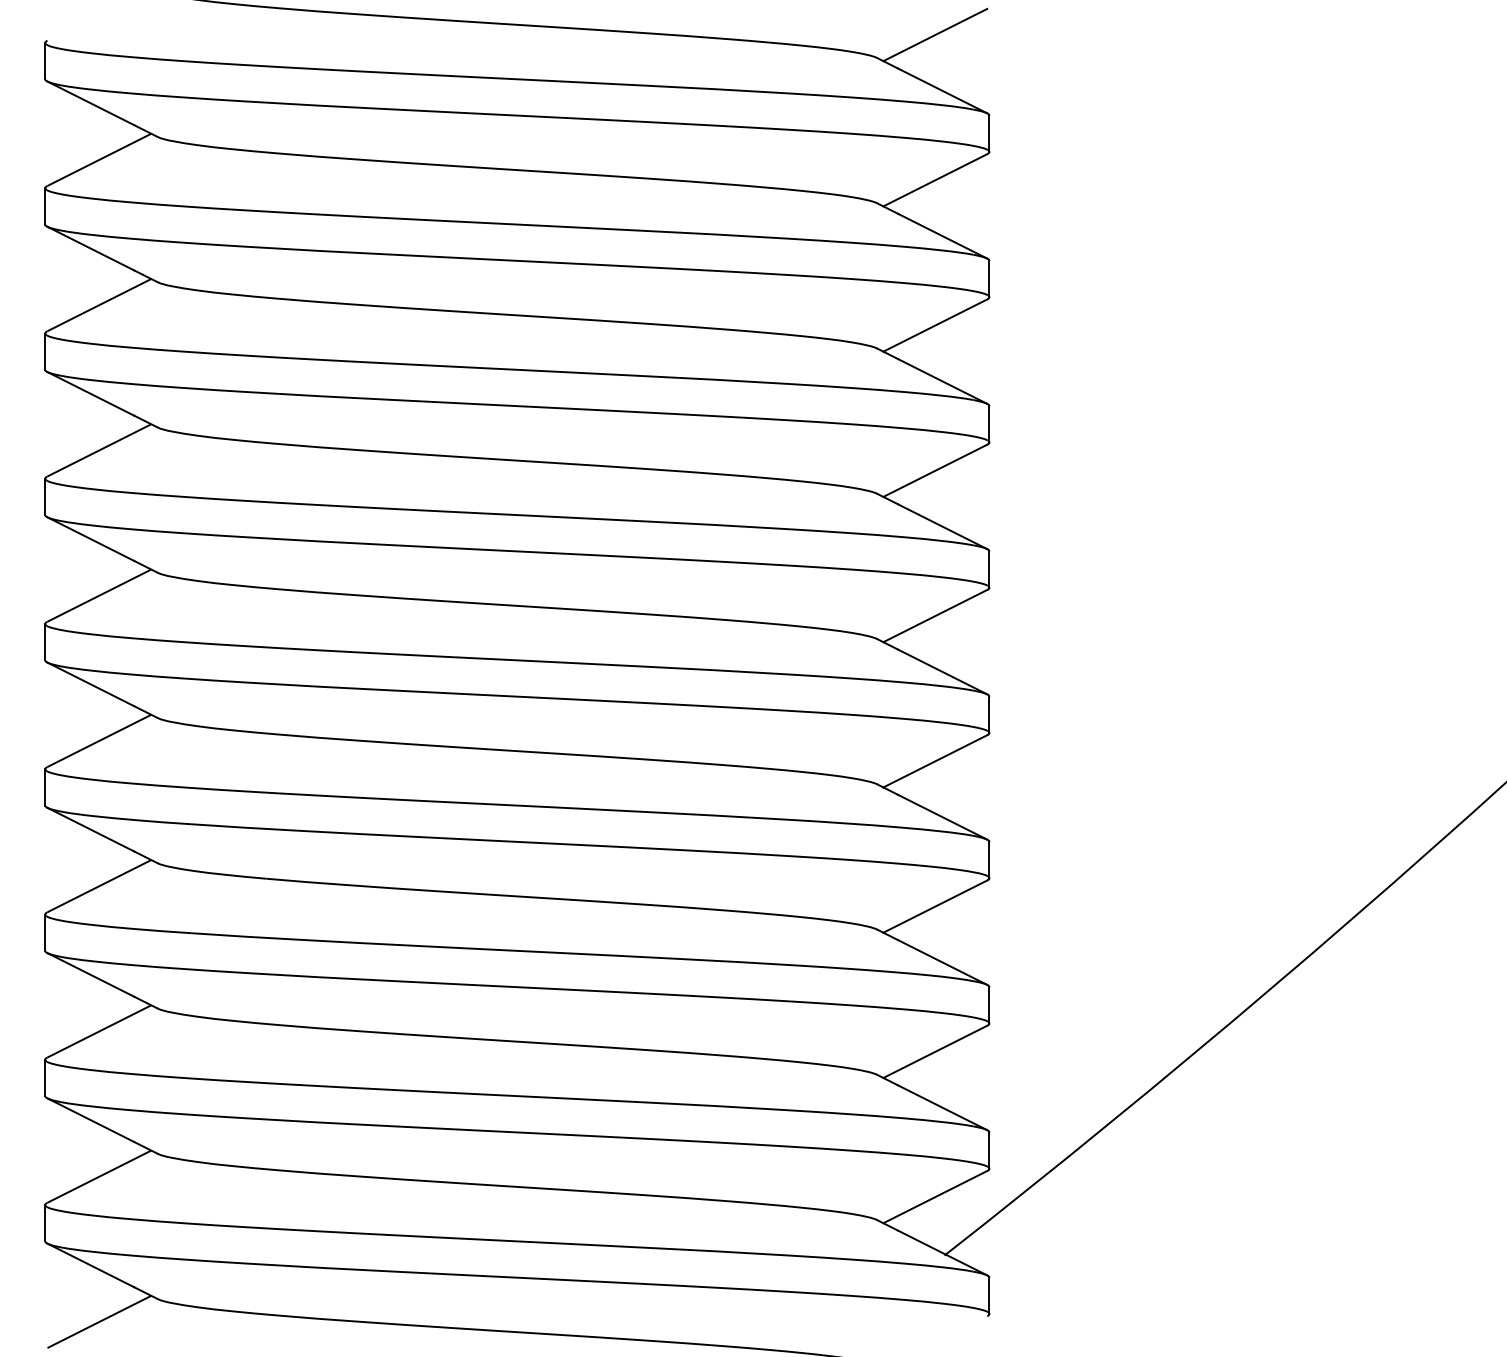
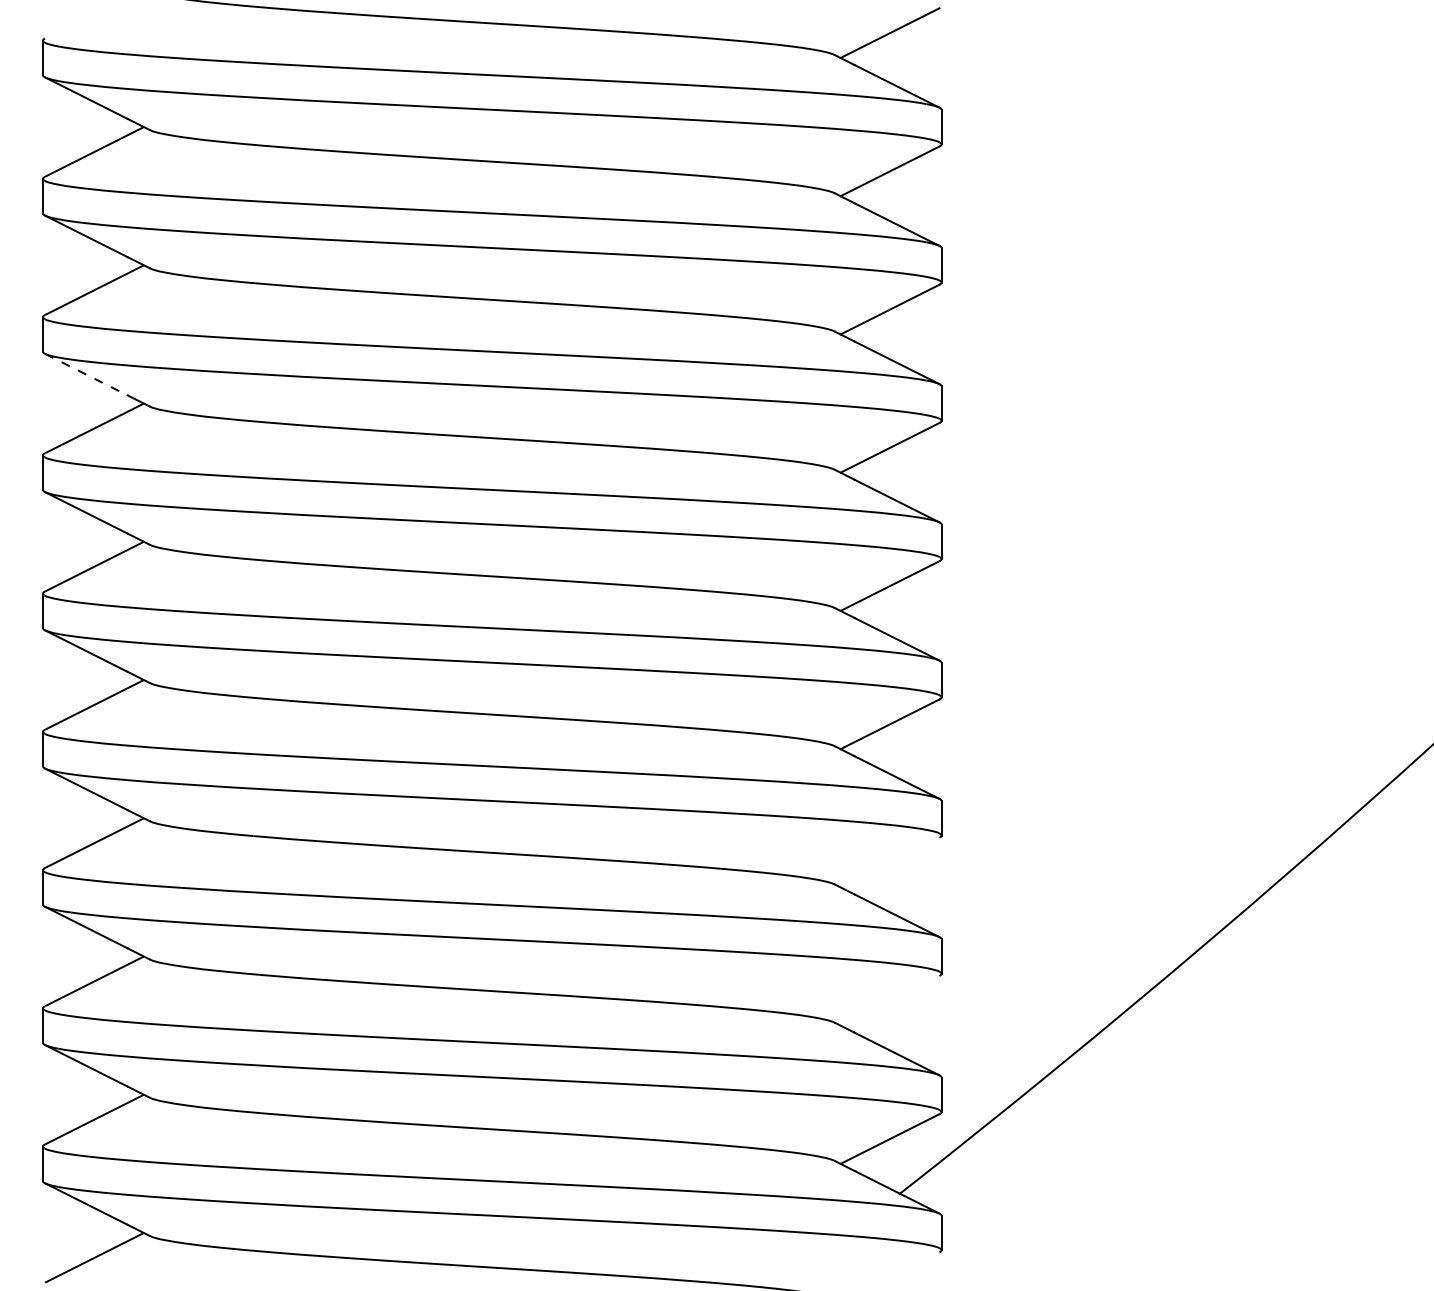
line: (90, 393) -> (86, 374), solid -> dashed
line: (934, 906) -> (889, 862), removed
line: (934, 1051) -> (889, 1000), removed

